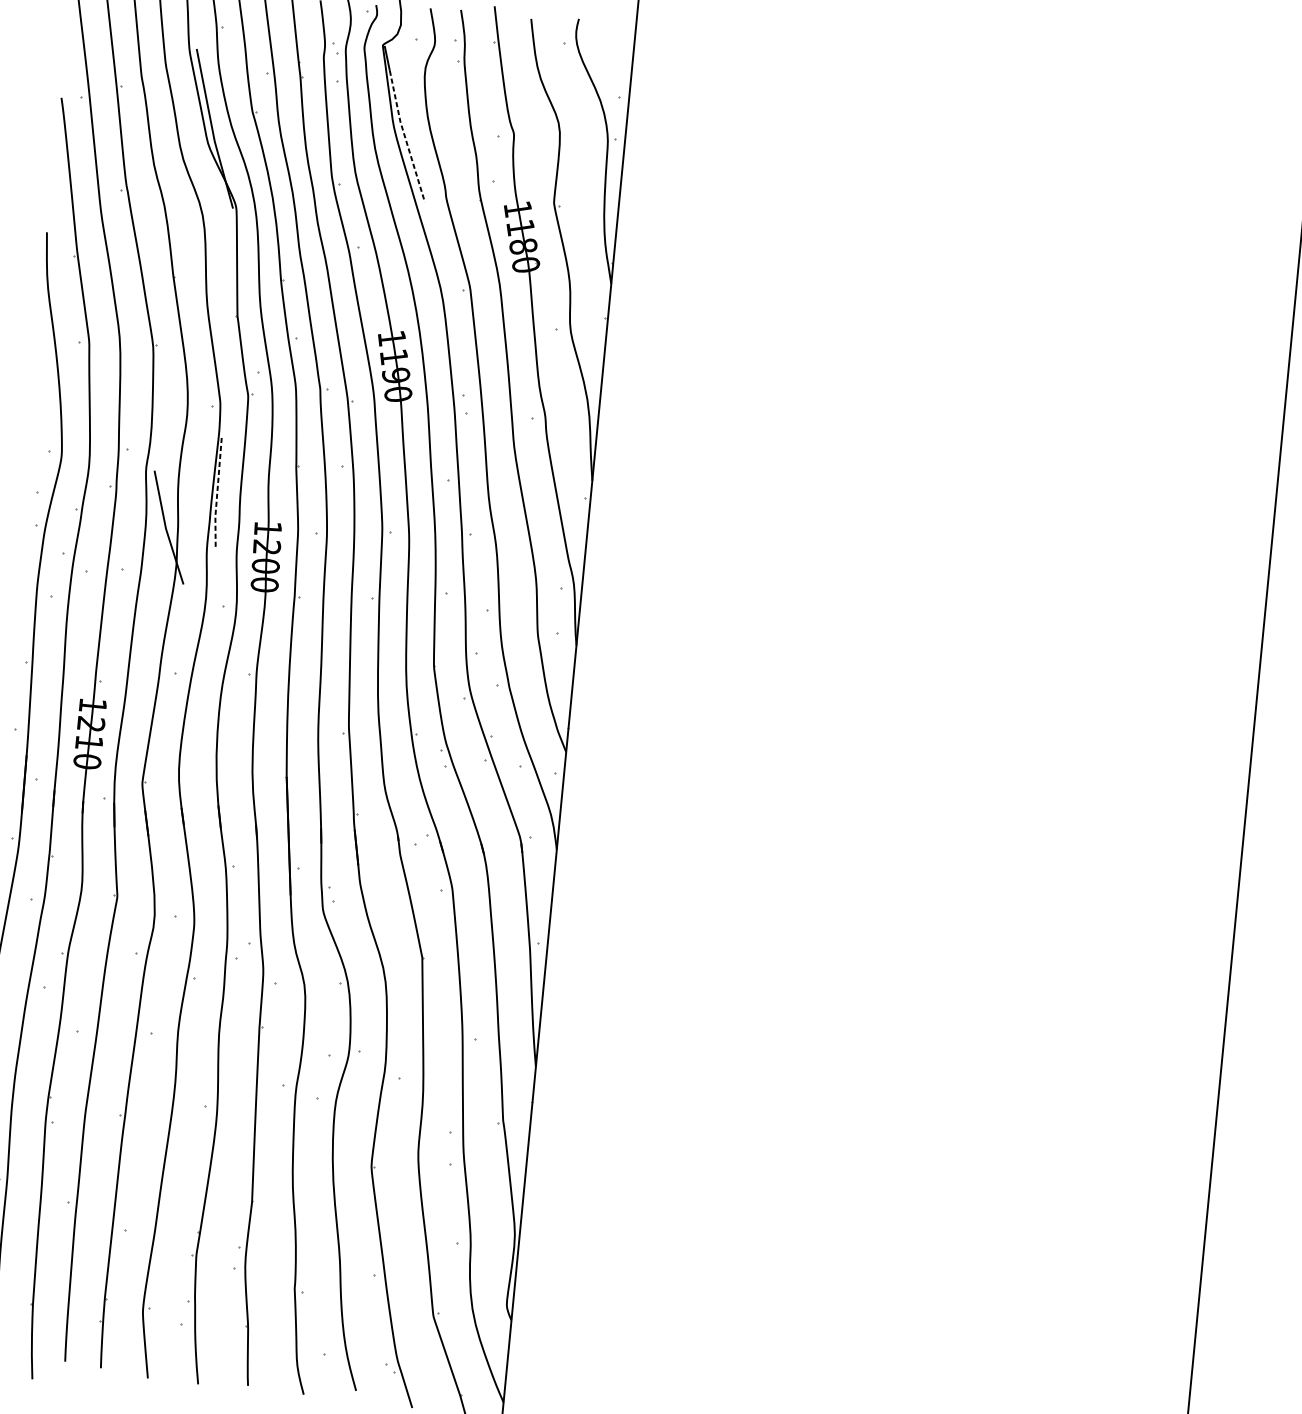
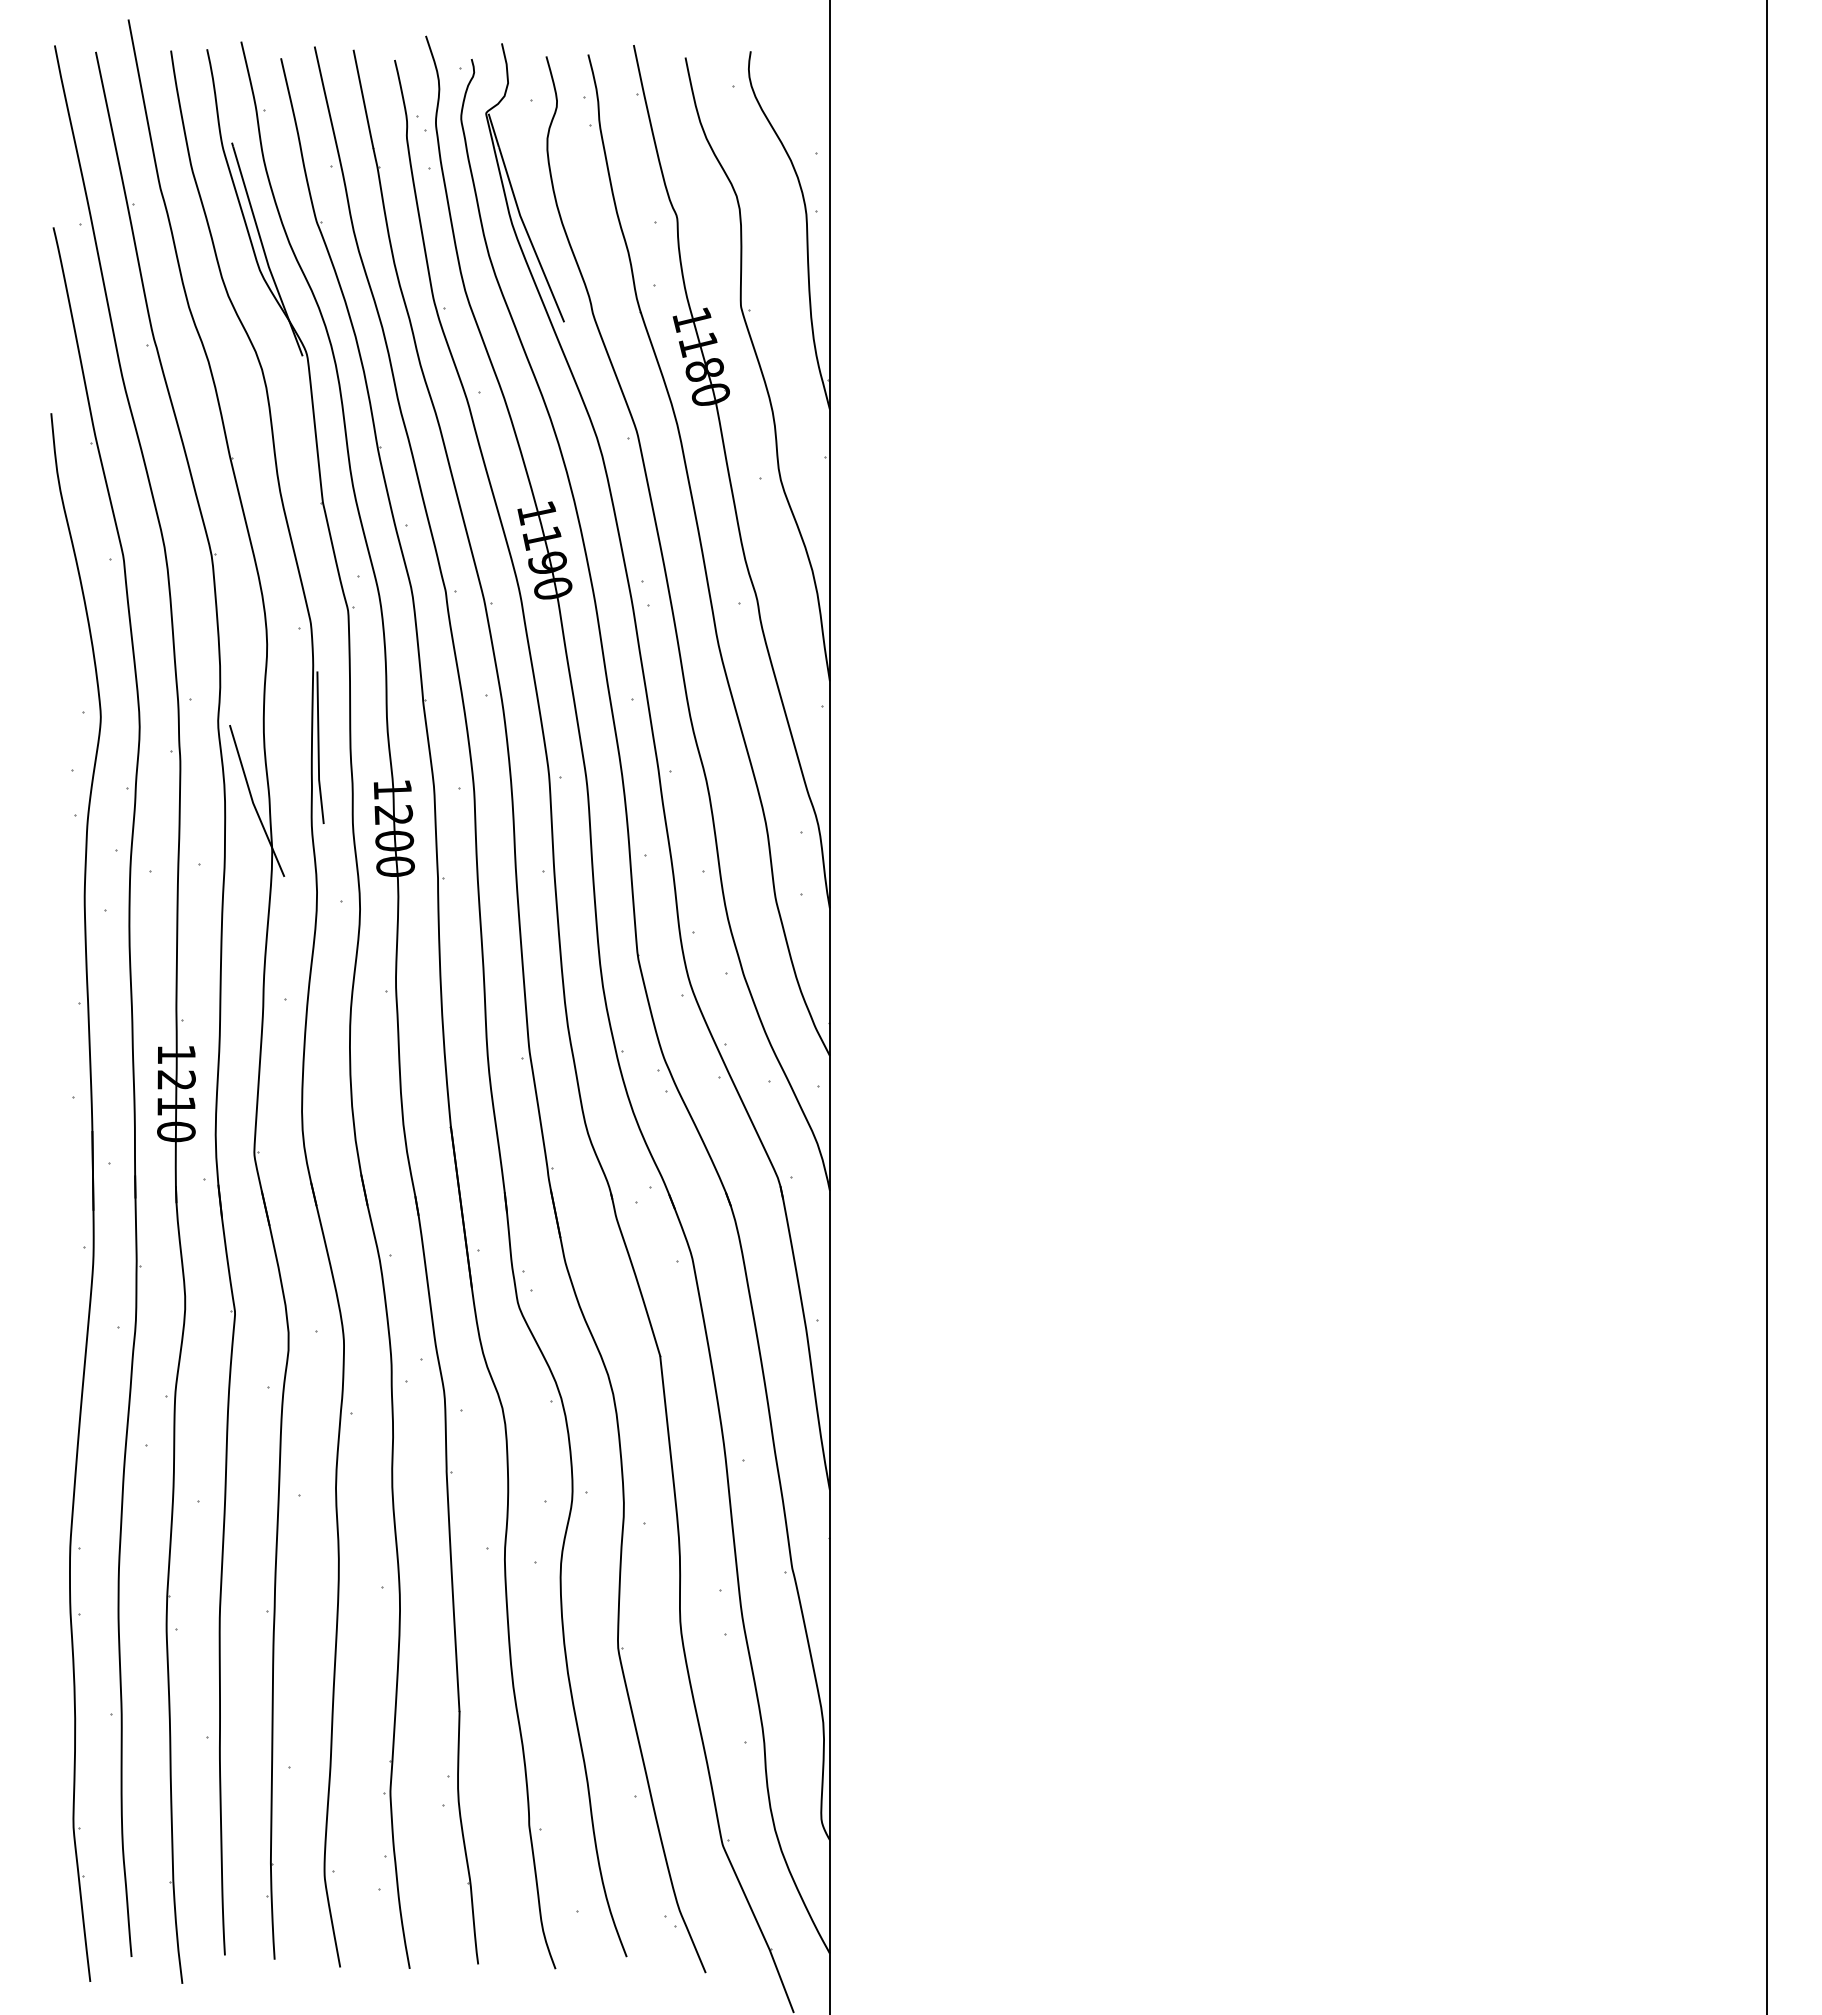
line: (405, 136) -> (528, 235), dashed -> solid
line: (217, 494) -> (318, 749), dashed -> solid

